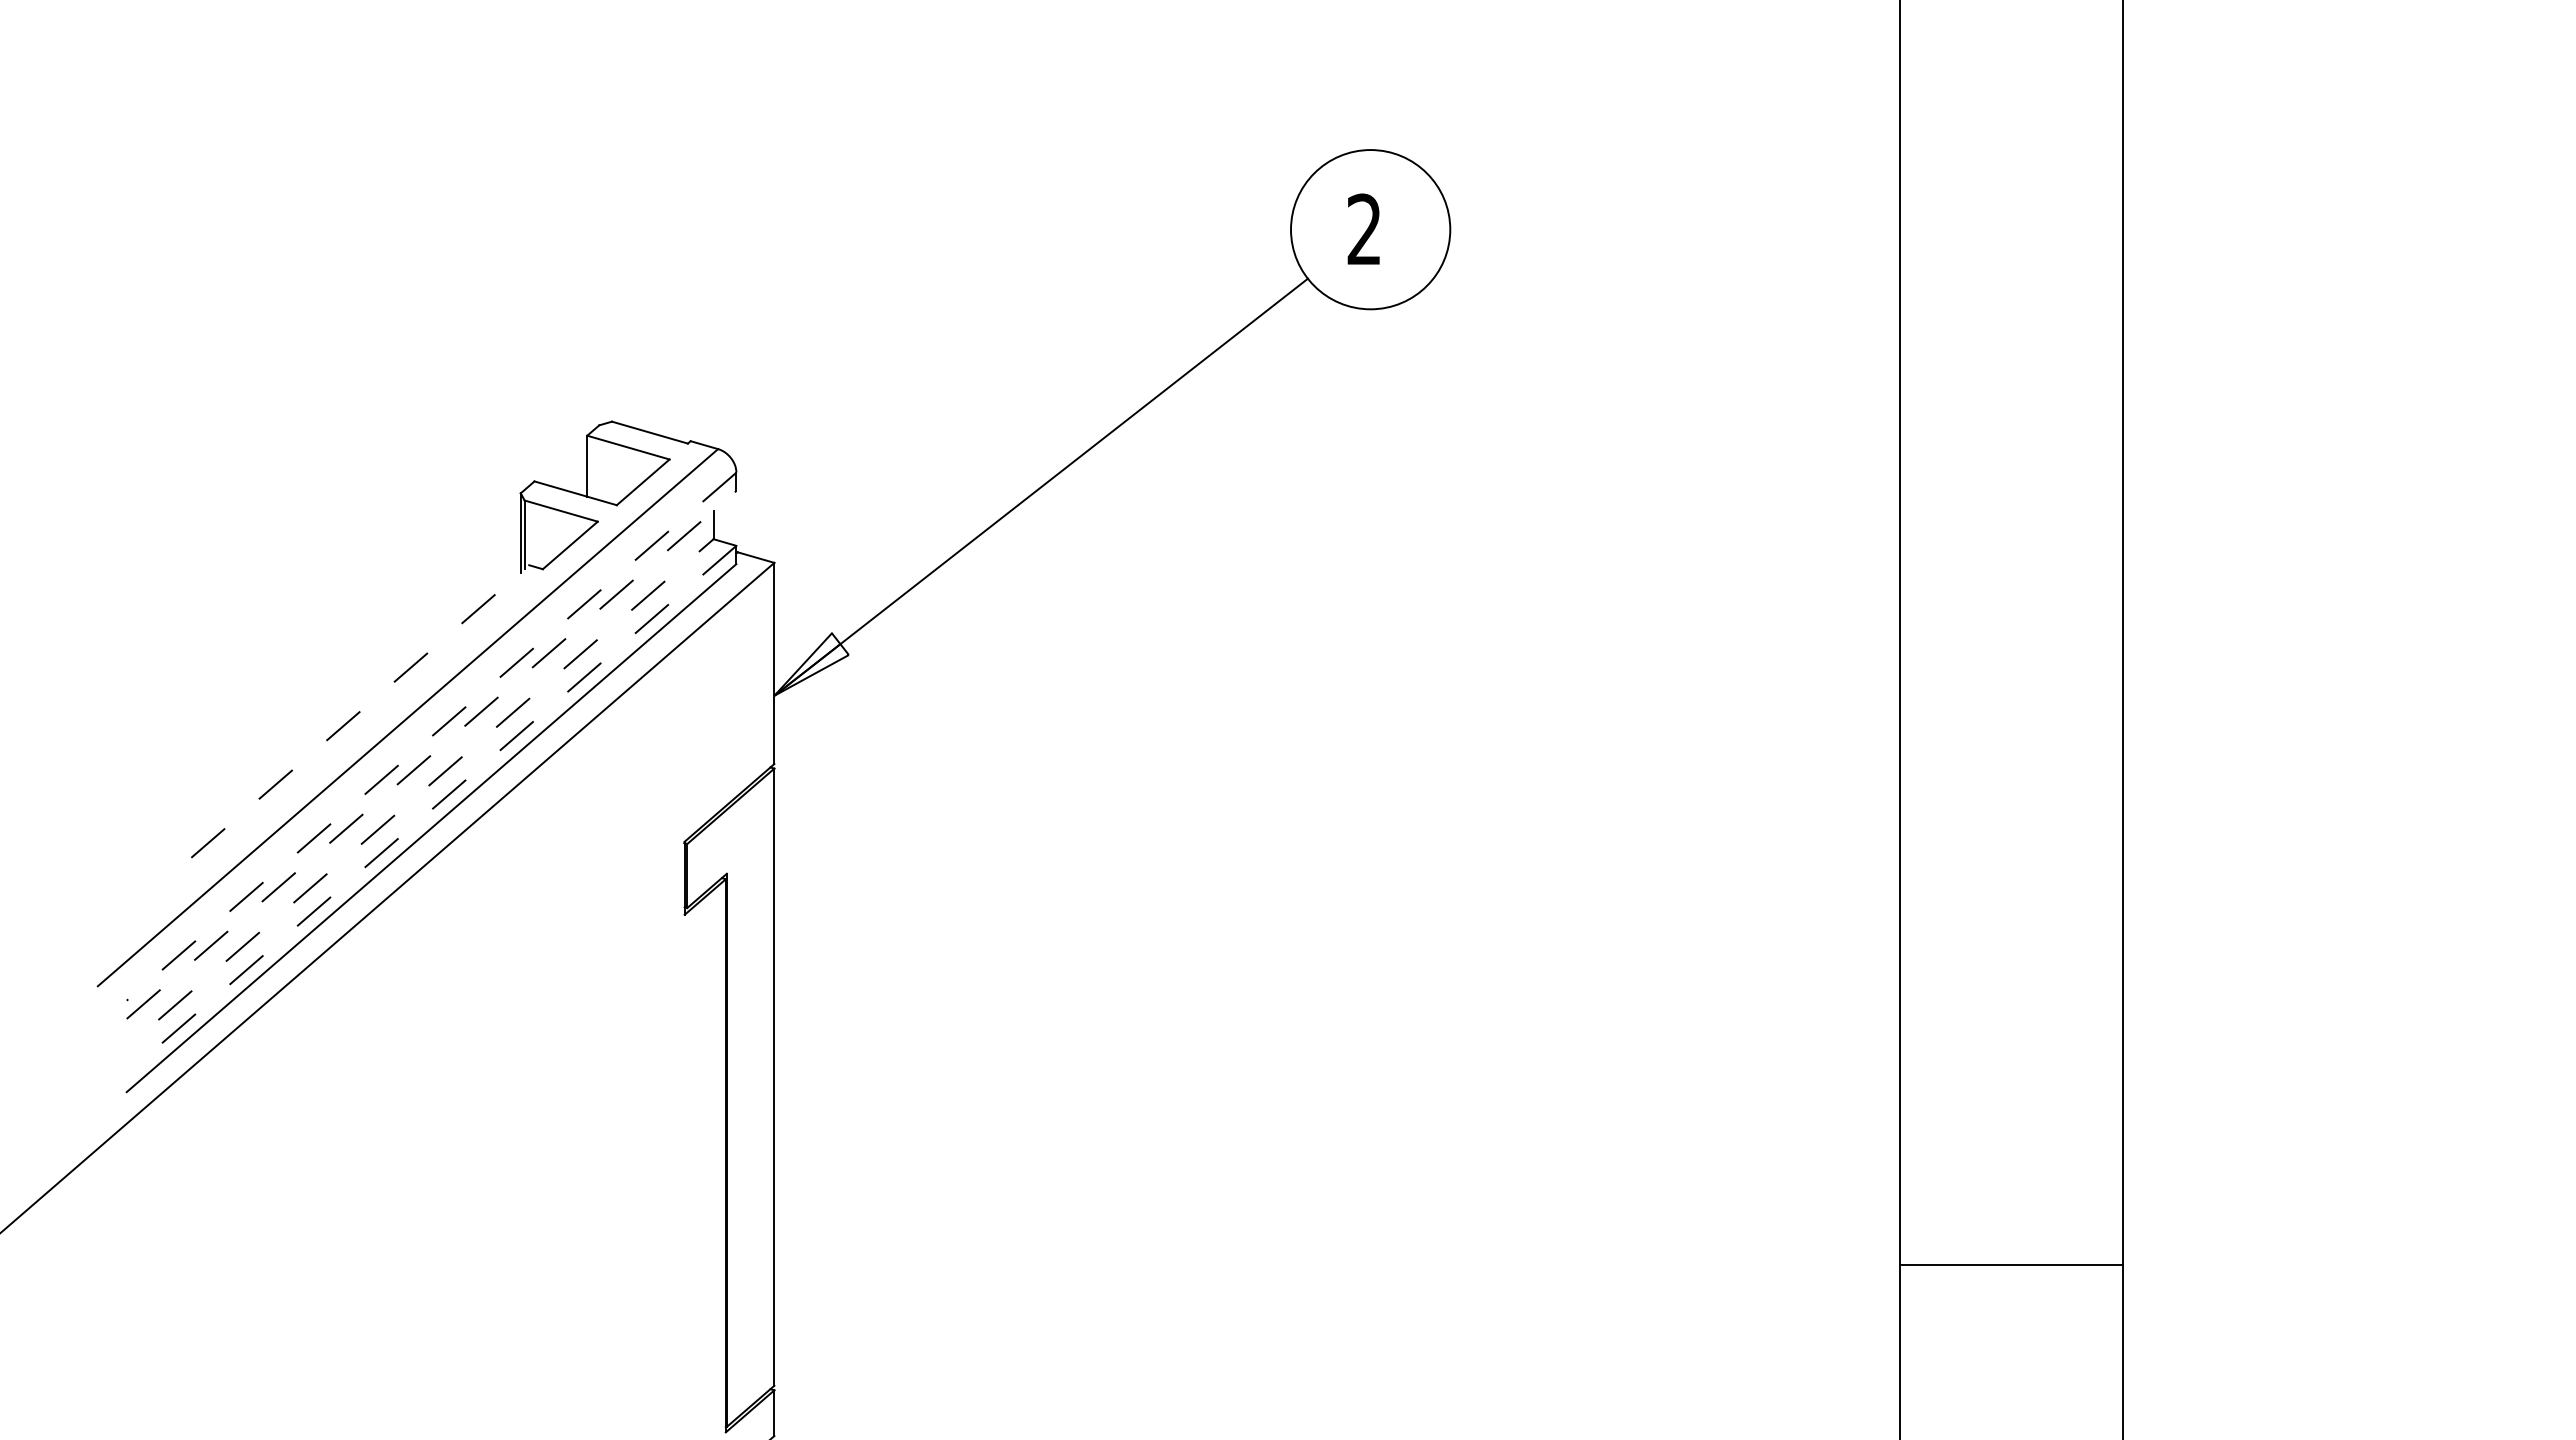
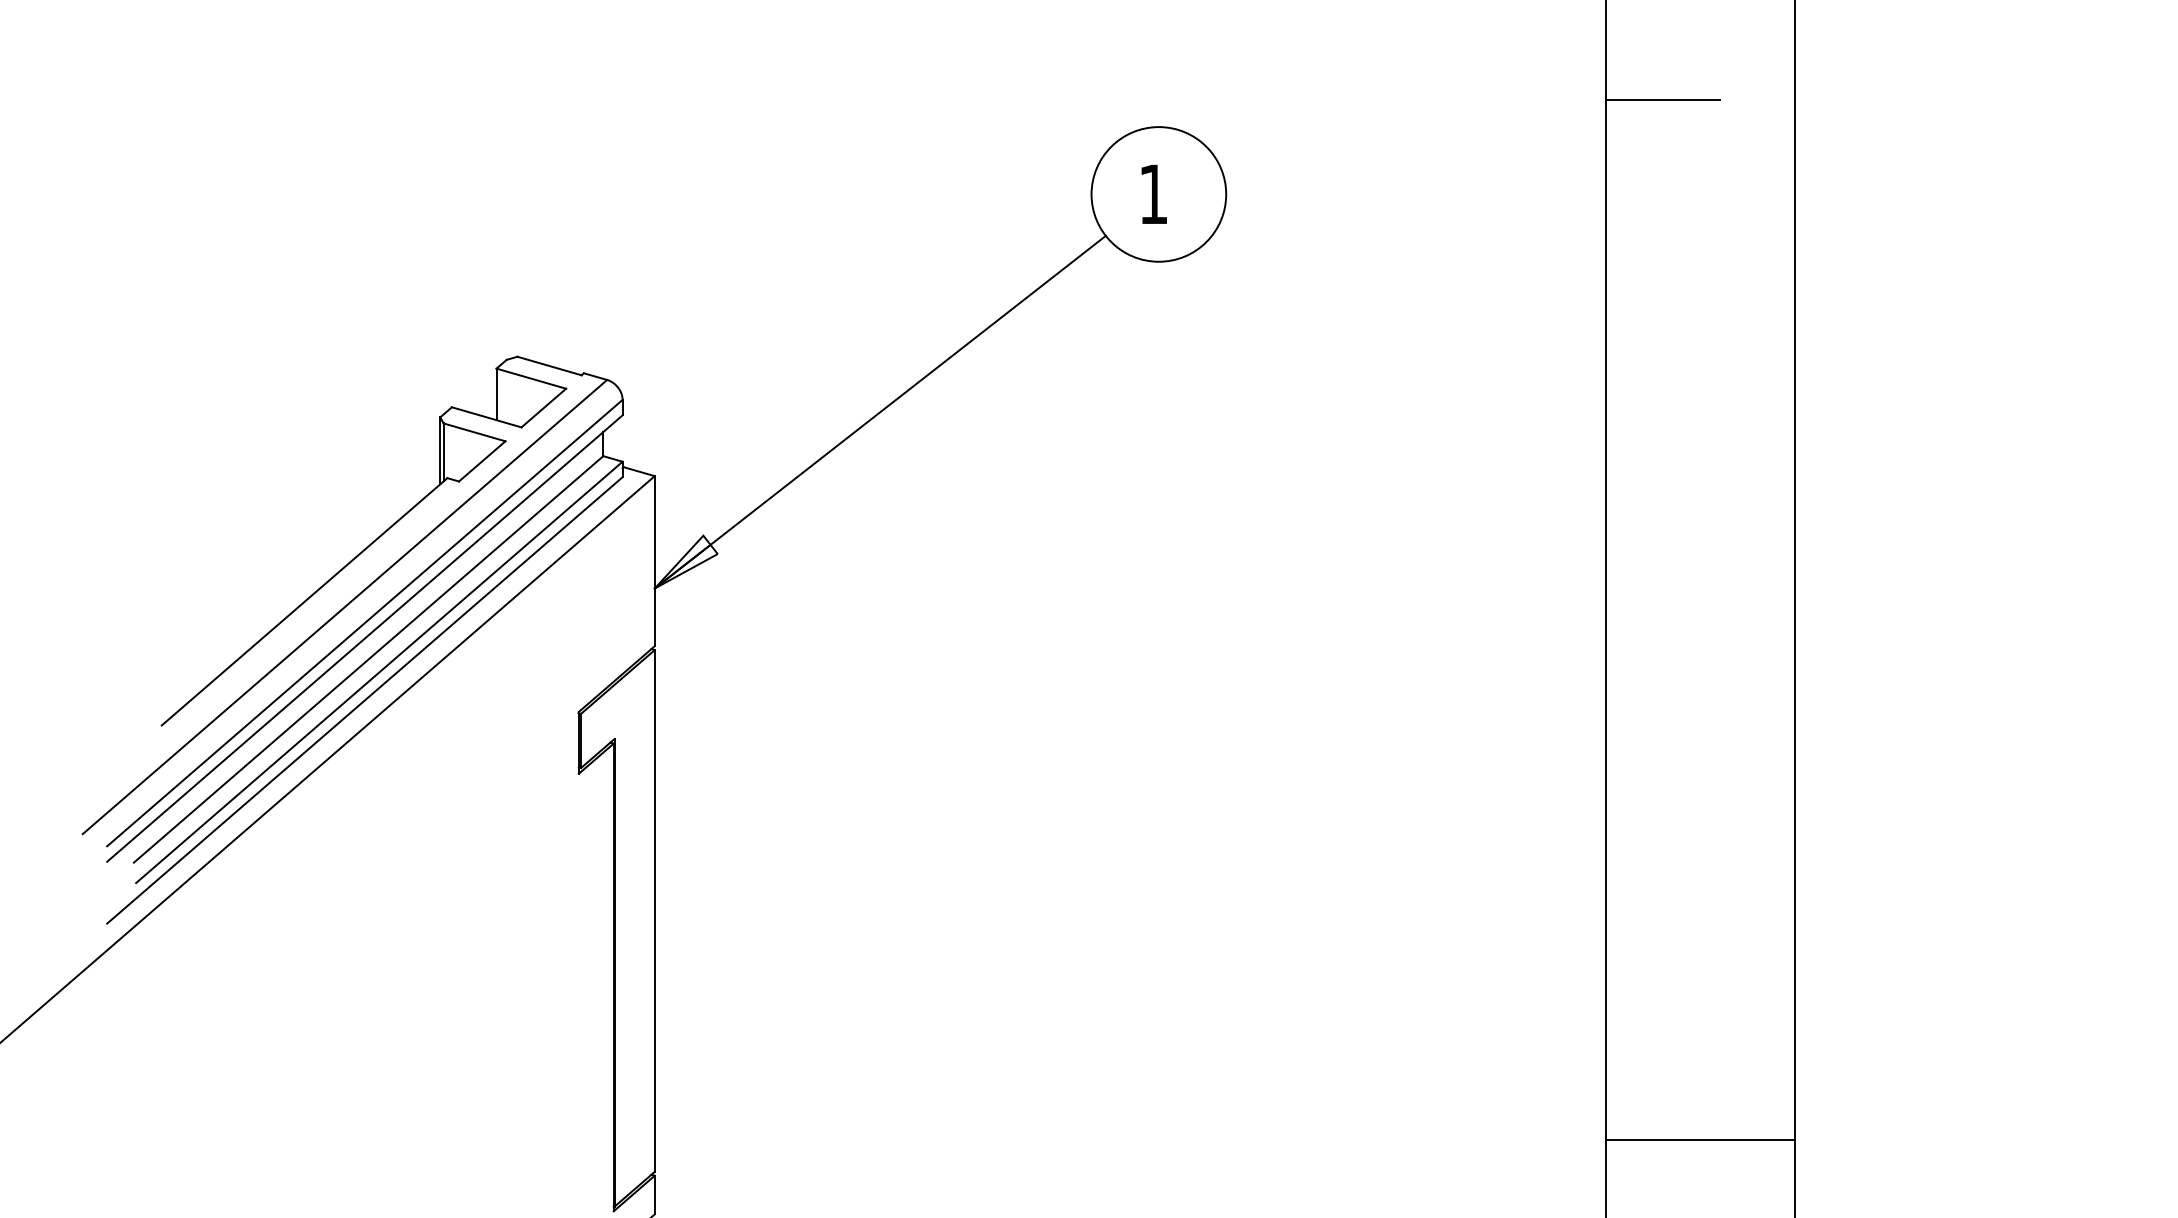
line: (1966, 118) -> (1662, 100), added
text: (1363, 228) -> (1152, 193), 2 -> 1
line: (360, 711) -> (304, 601), dashed -> solid
line: (431, 737) -> (364, 623), dashed -> solid
line: (431, 754) -> (364, 638), dashed -> solid
line: (436, 779) -> (369, 659), dashed -> solid
line: (448, 794) -> (379, 671), dashed -> solid
line: (2011, 1265) -> (1700, 1139), moved

